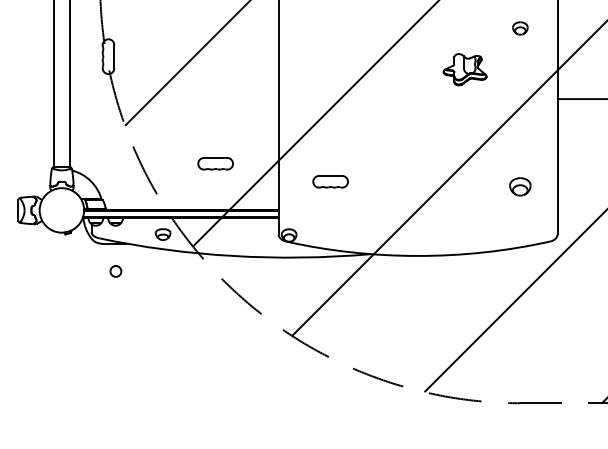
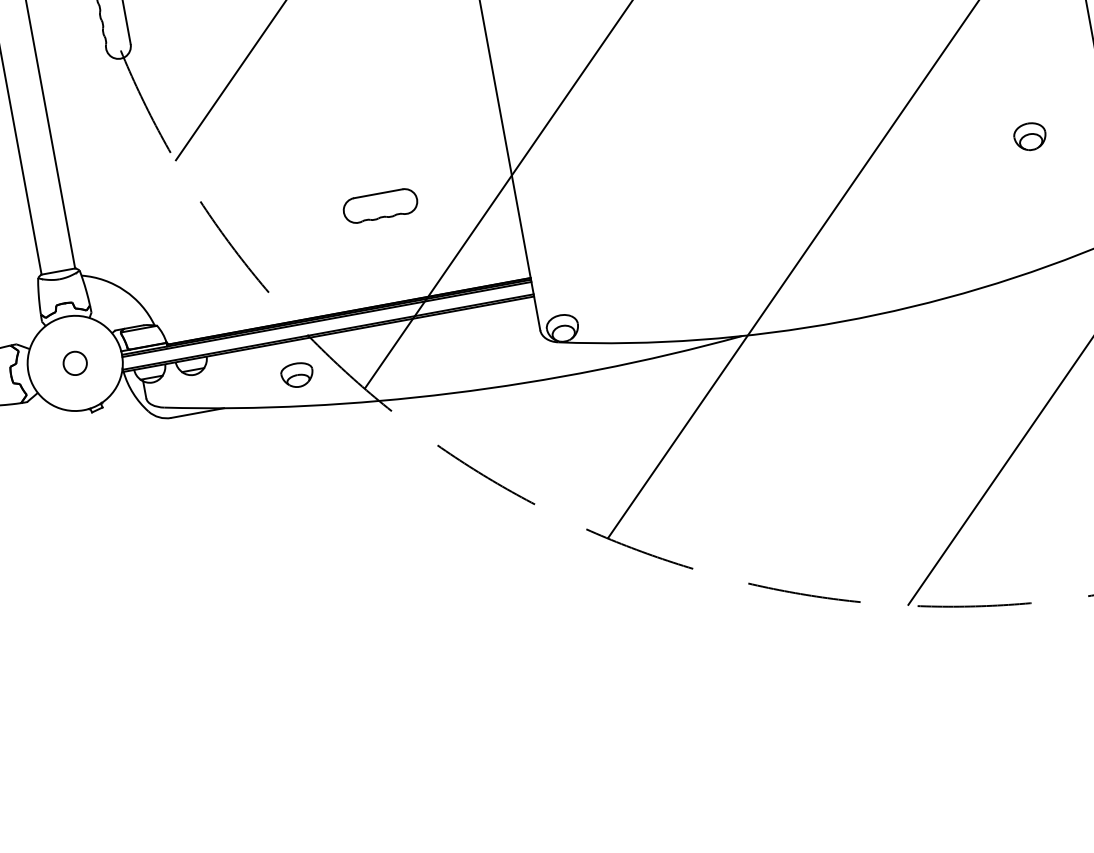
part: (330, 181) -> (628, 198), removed
part: (520, 186) -> (1030, 136), size x0.71
circle: (115, 271) -> (74, 363), moved

